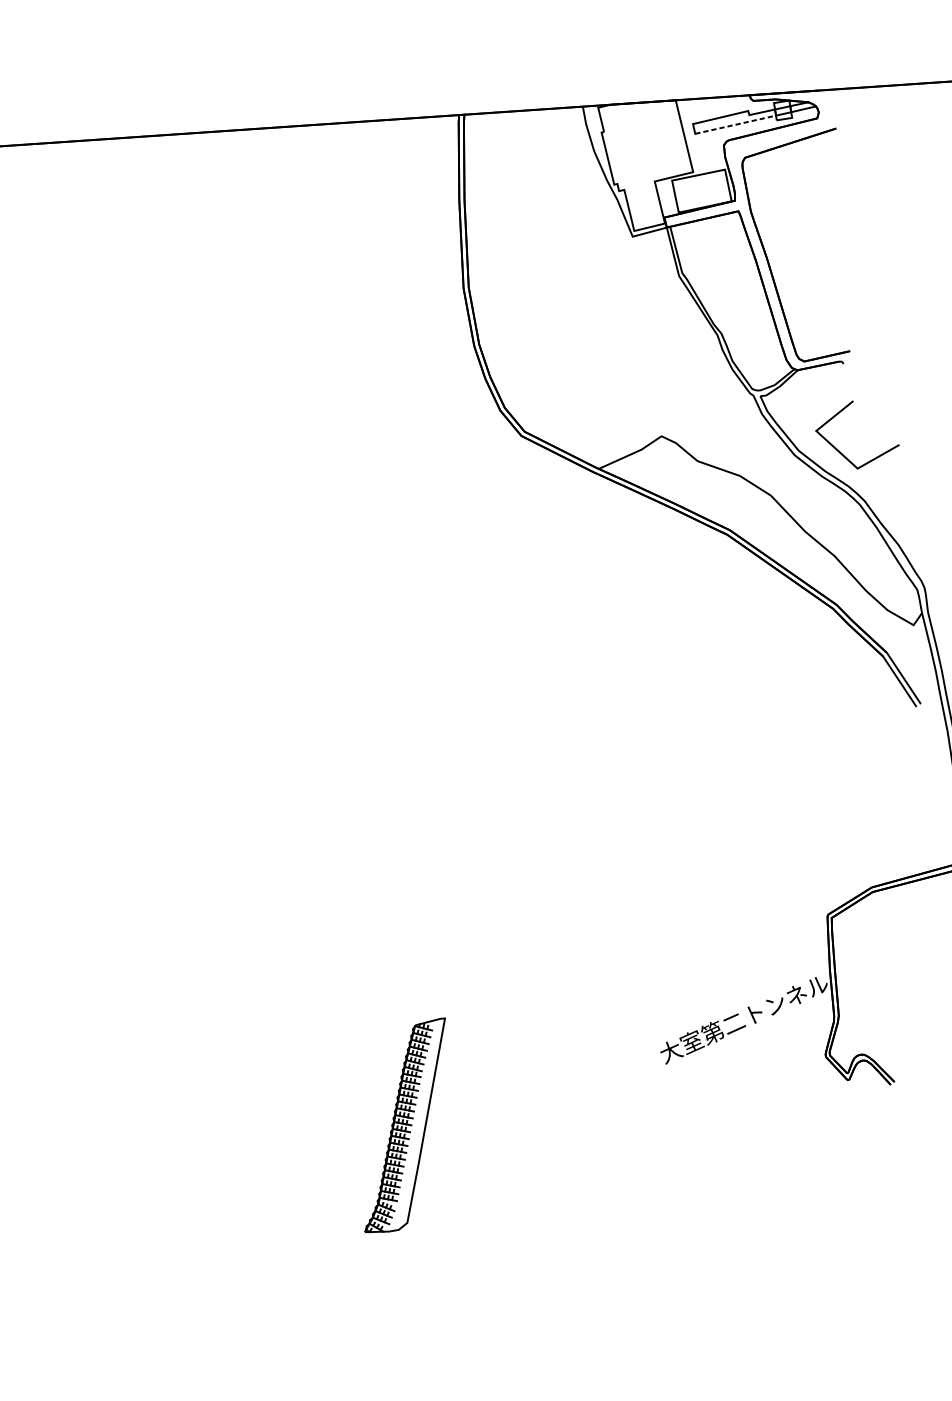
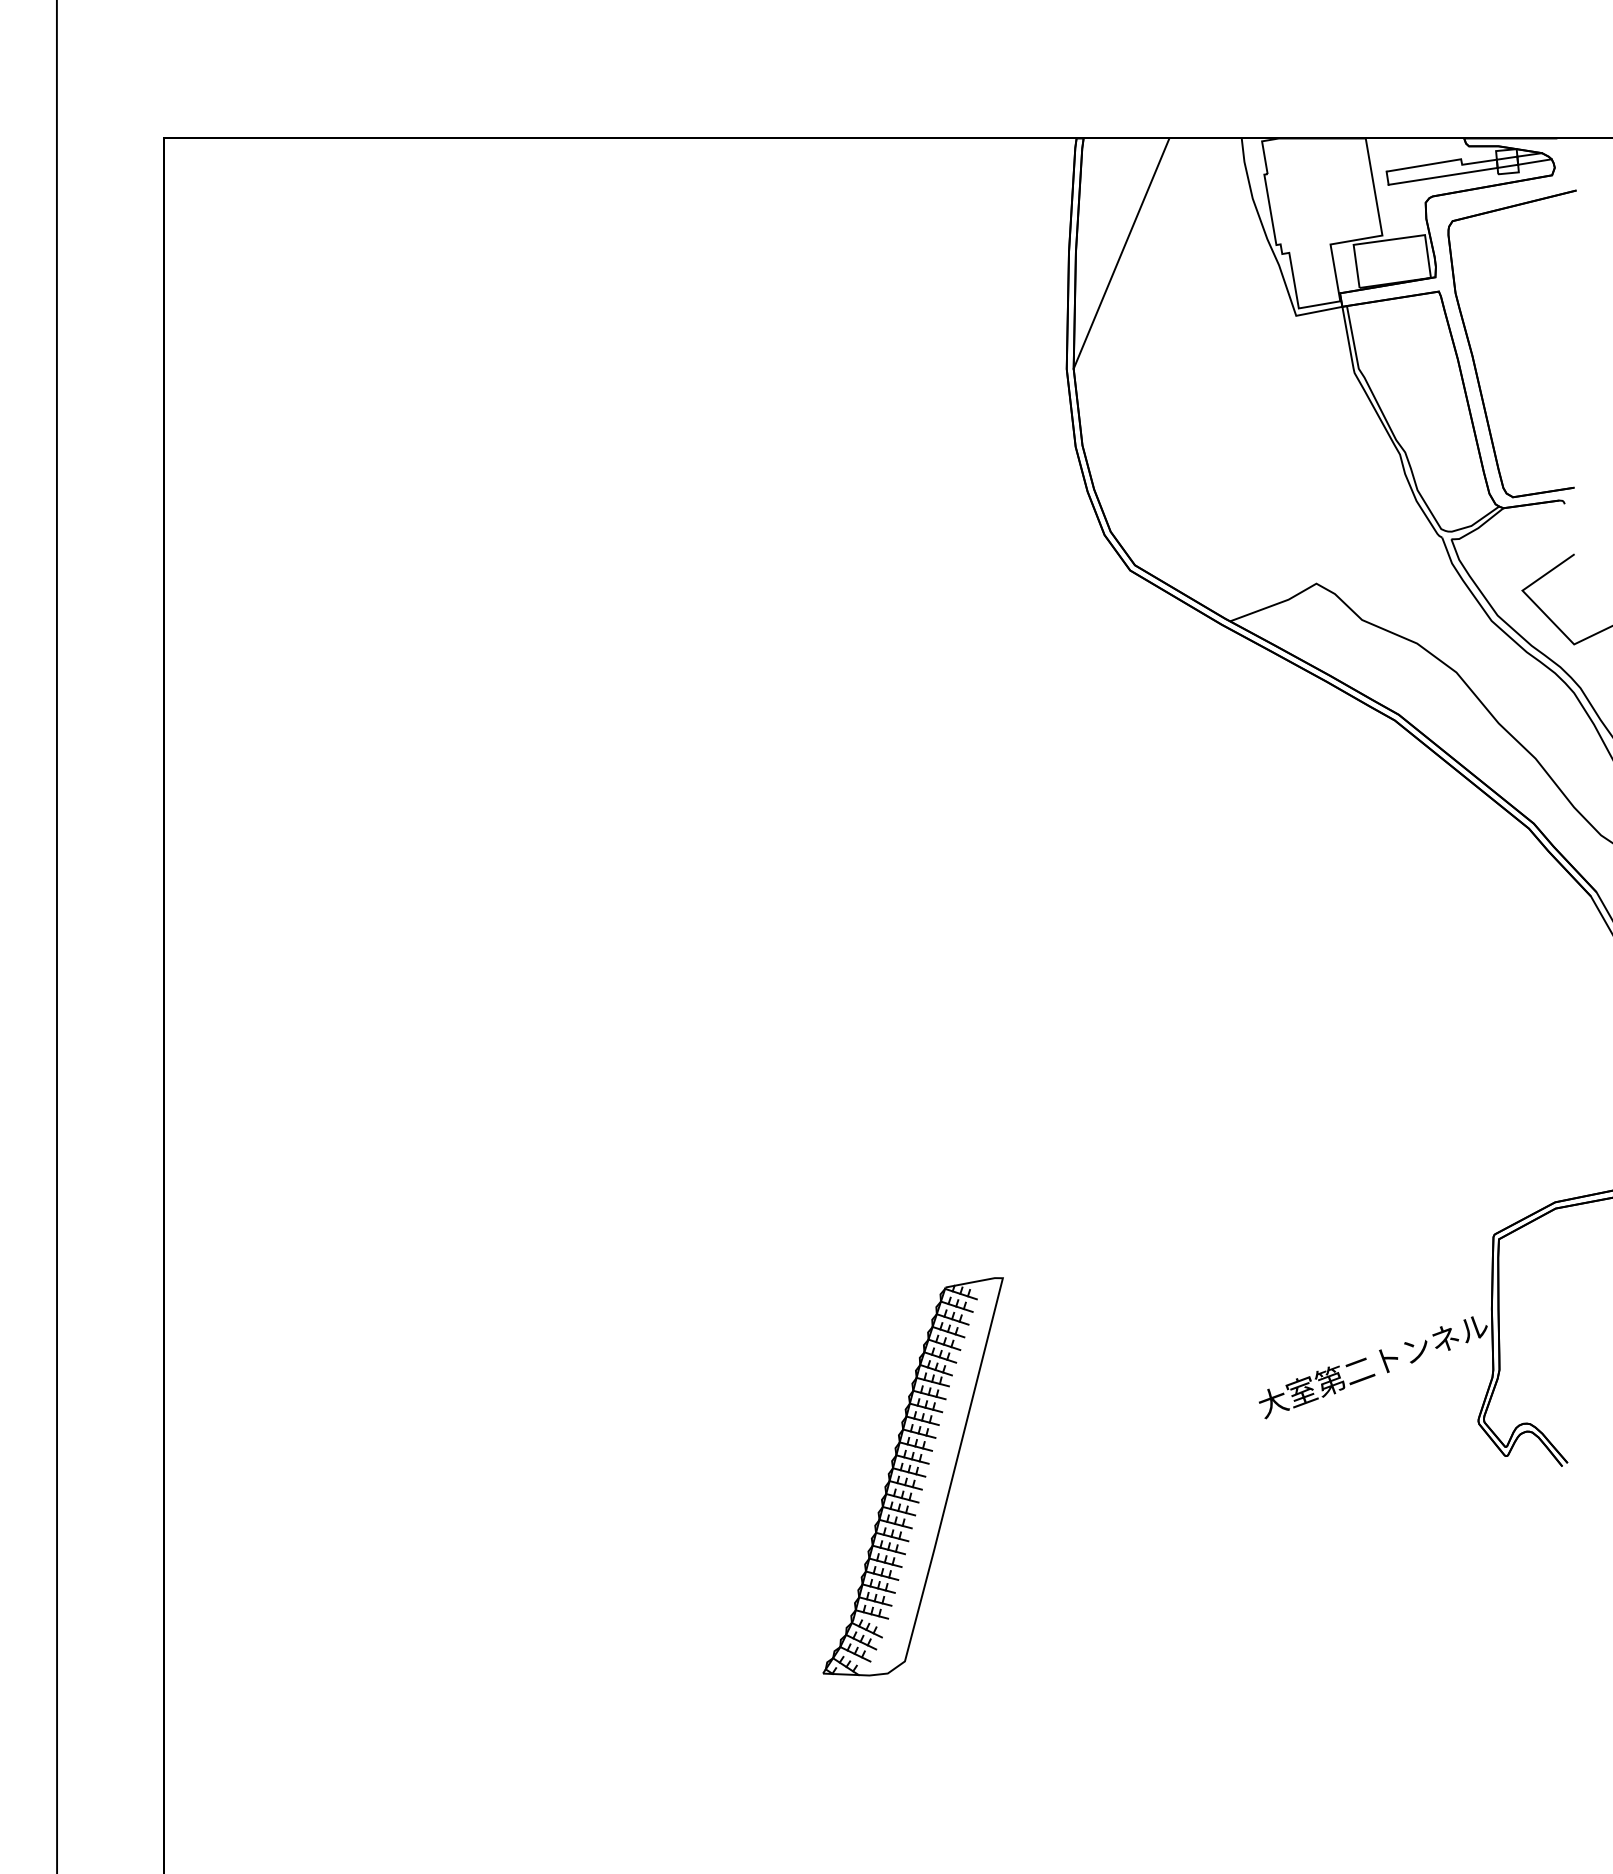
line: (735, 124) -> (1443, 176), dashed -> solid
line: (498, 198) -> (1121, 253), added
part: (404, 1125) -> (912, 1476), size x1.43

